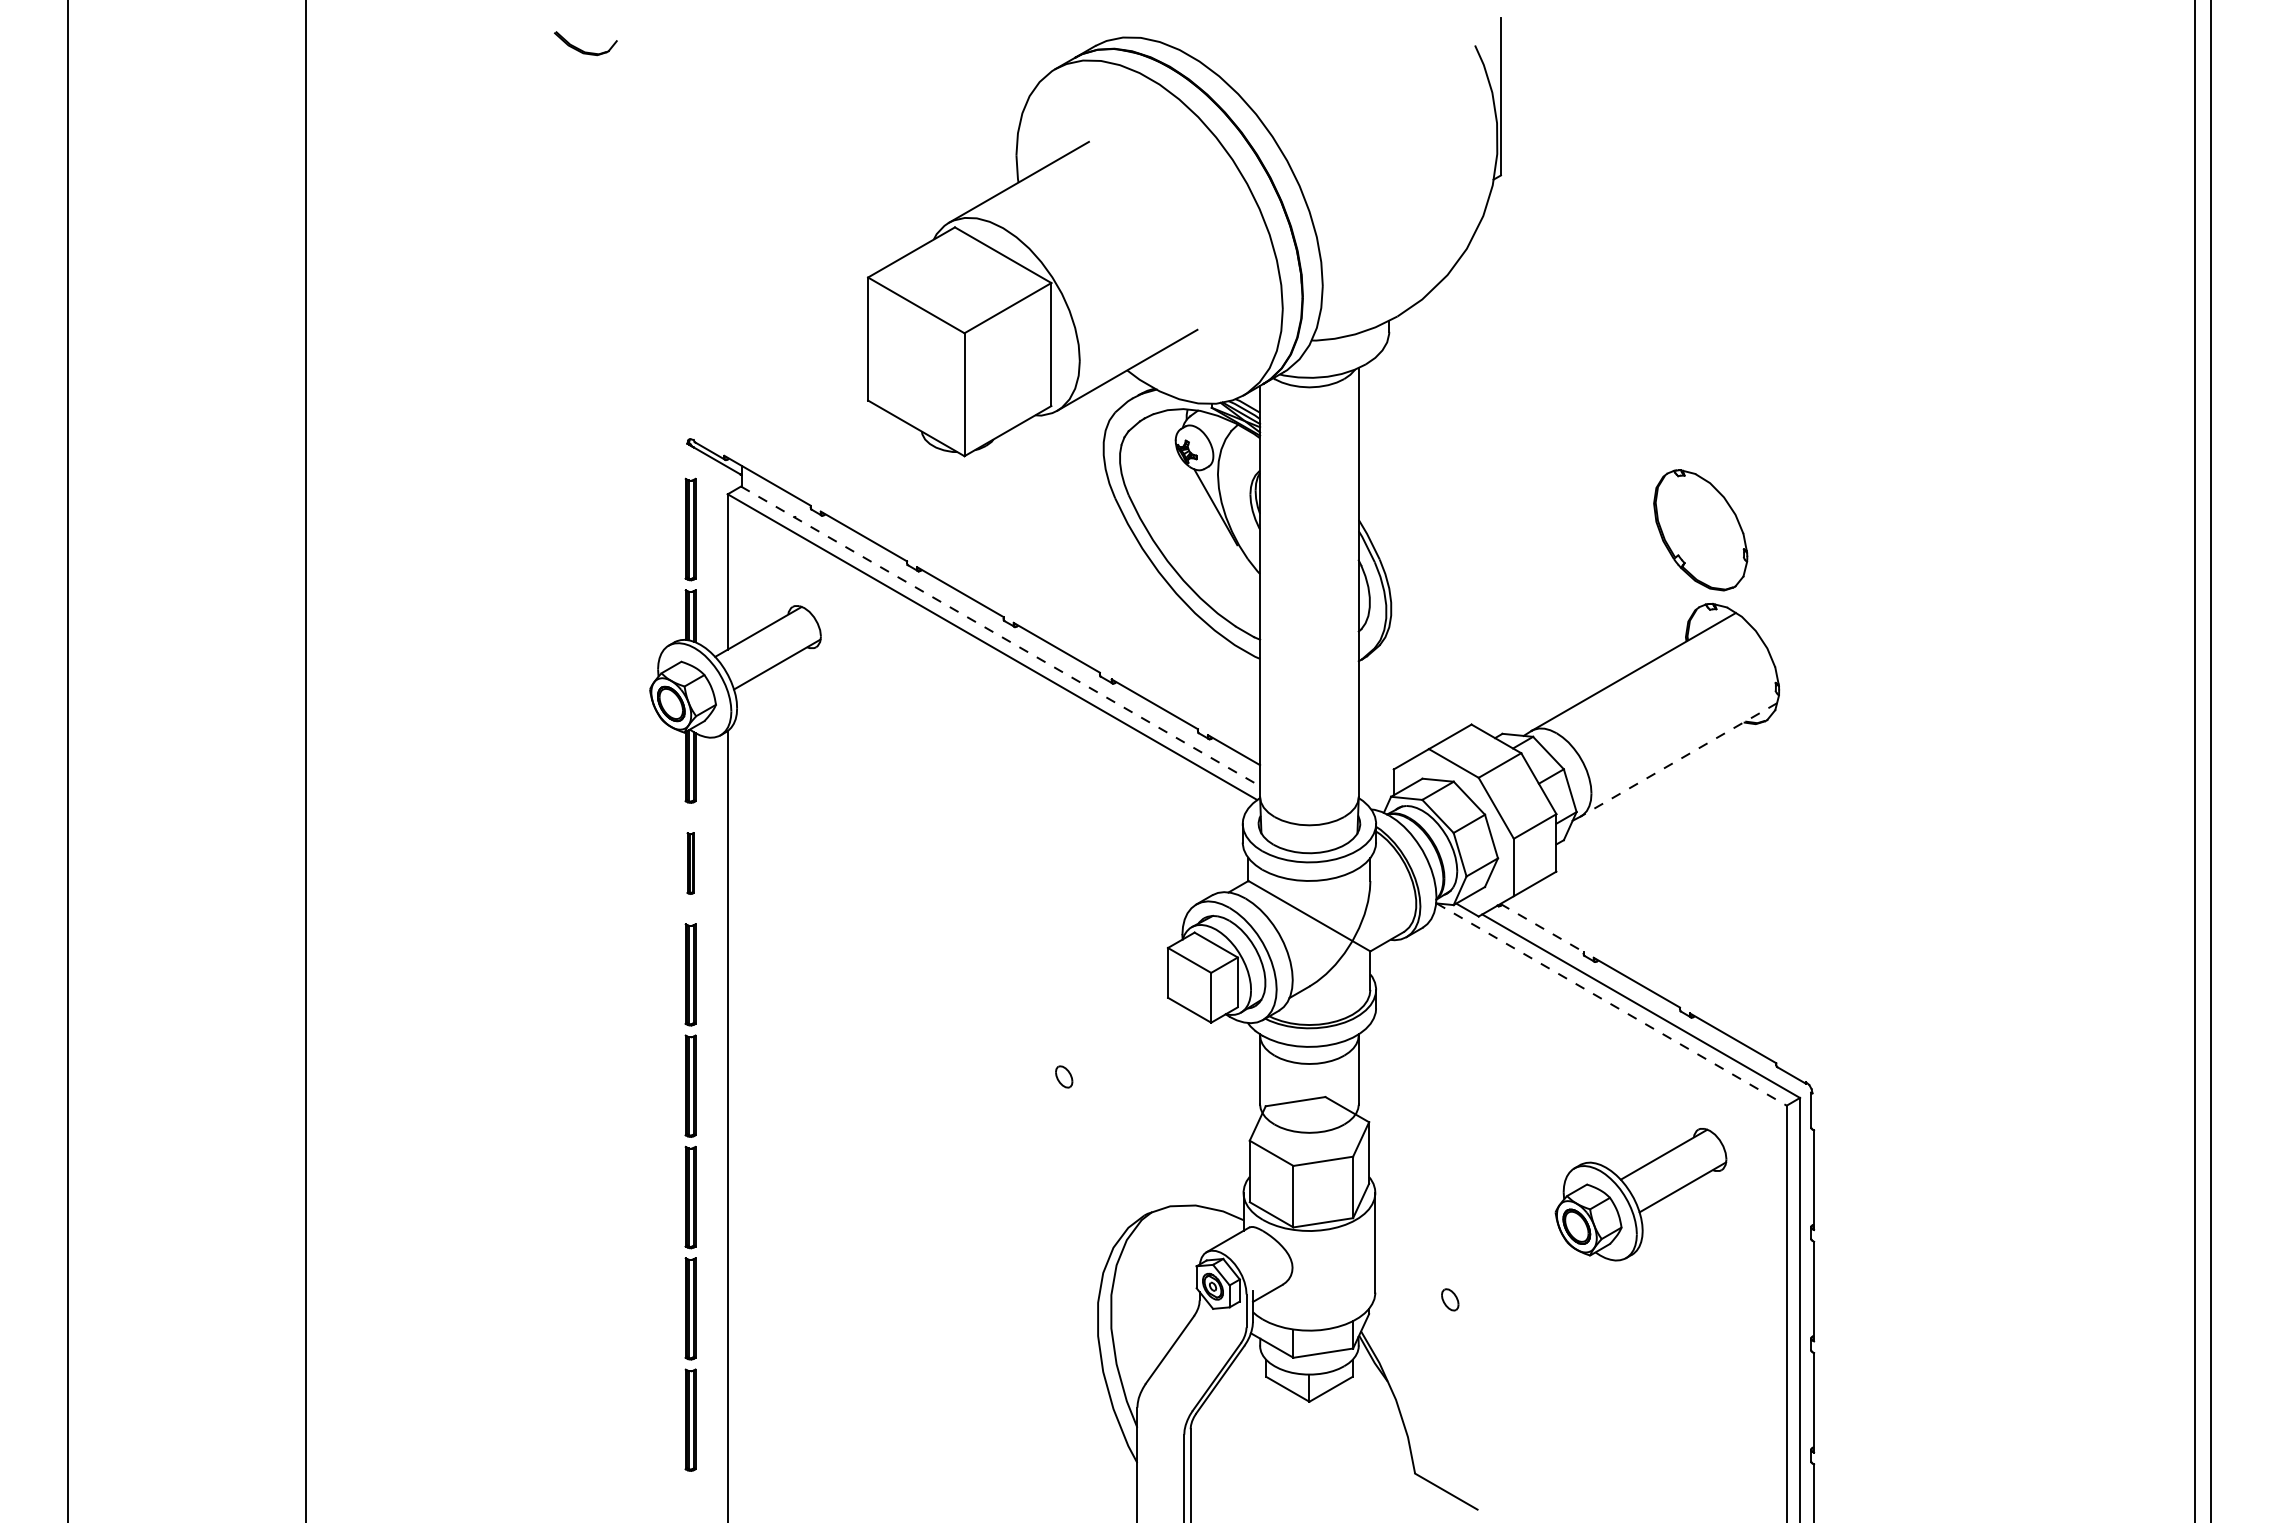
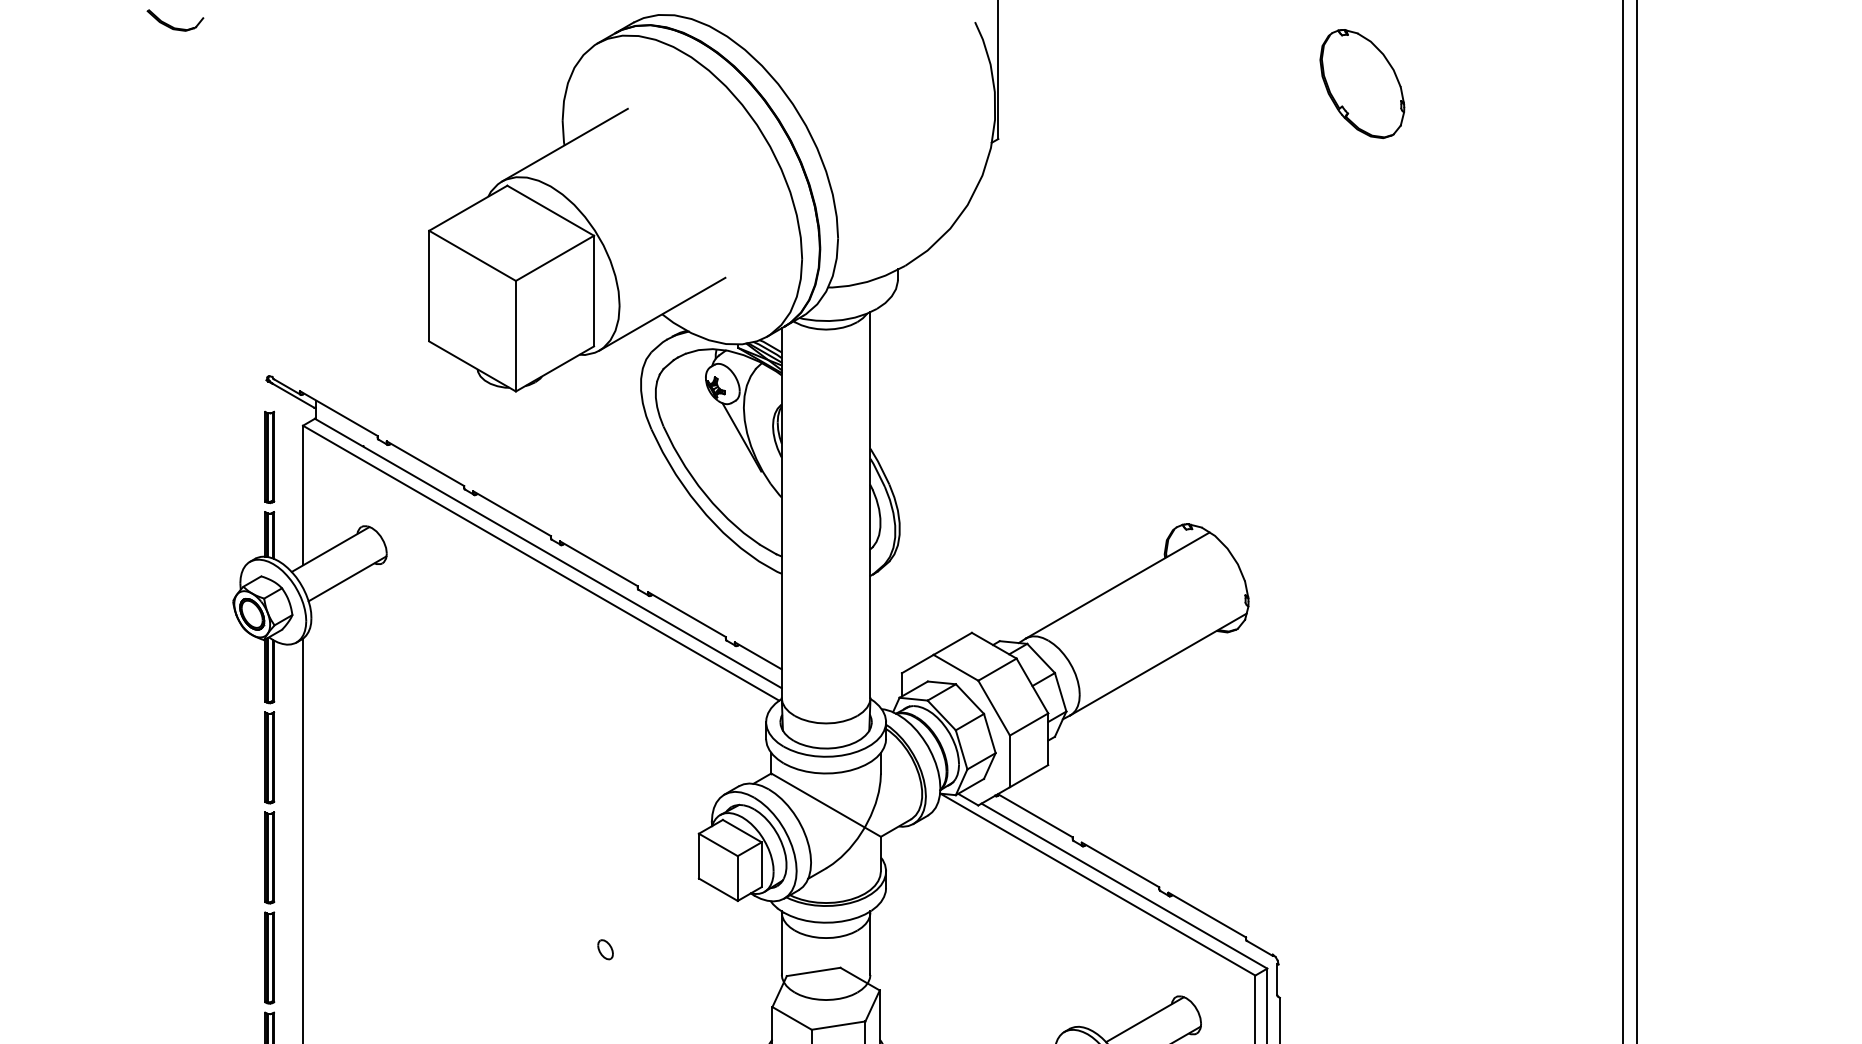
part: (1700, 530) -> (1362, 84), moved
line: (1000, 636) -> (548, 553), dashed -> solid
line: (1678, 759) -> (1158, 664), dashed -> solid
part: (690, 863) -> (269, 757), size x1.67
line: (1542, 927) -> (1035, 815), dashed -> solid
line: (1612, 1004) -> (1098, 884), dashed -> solid

